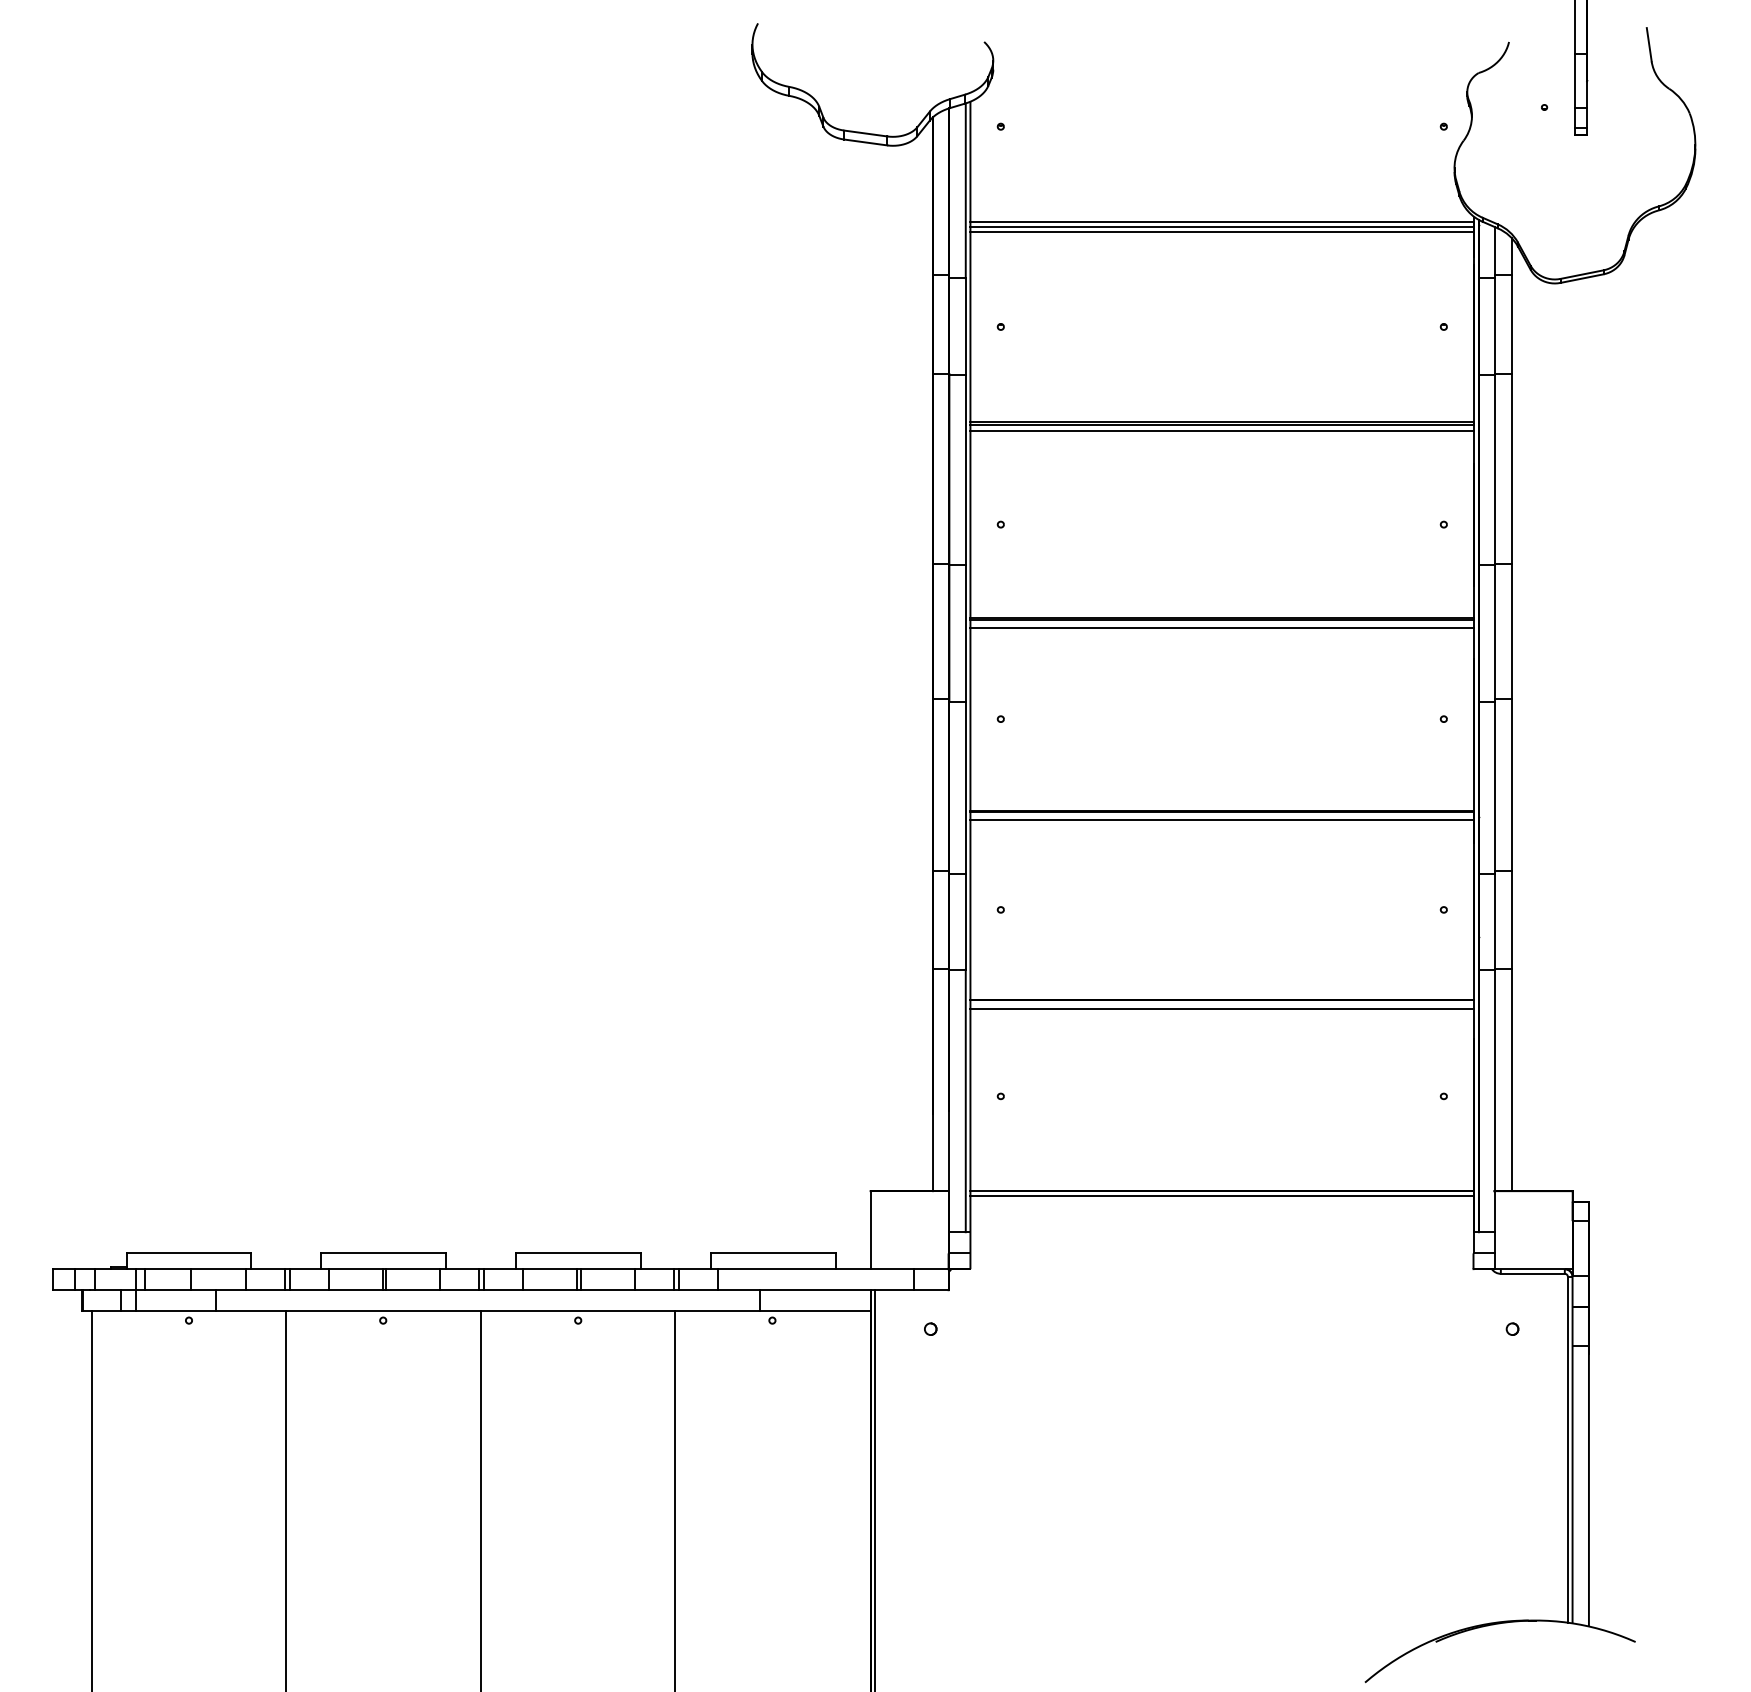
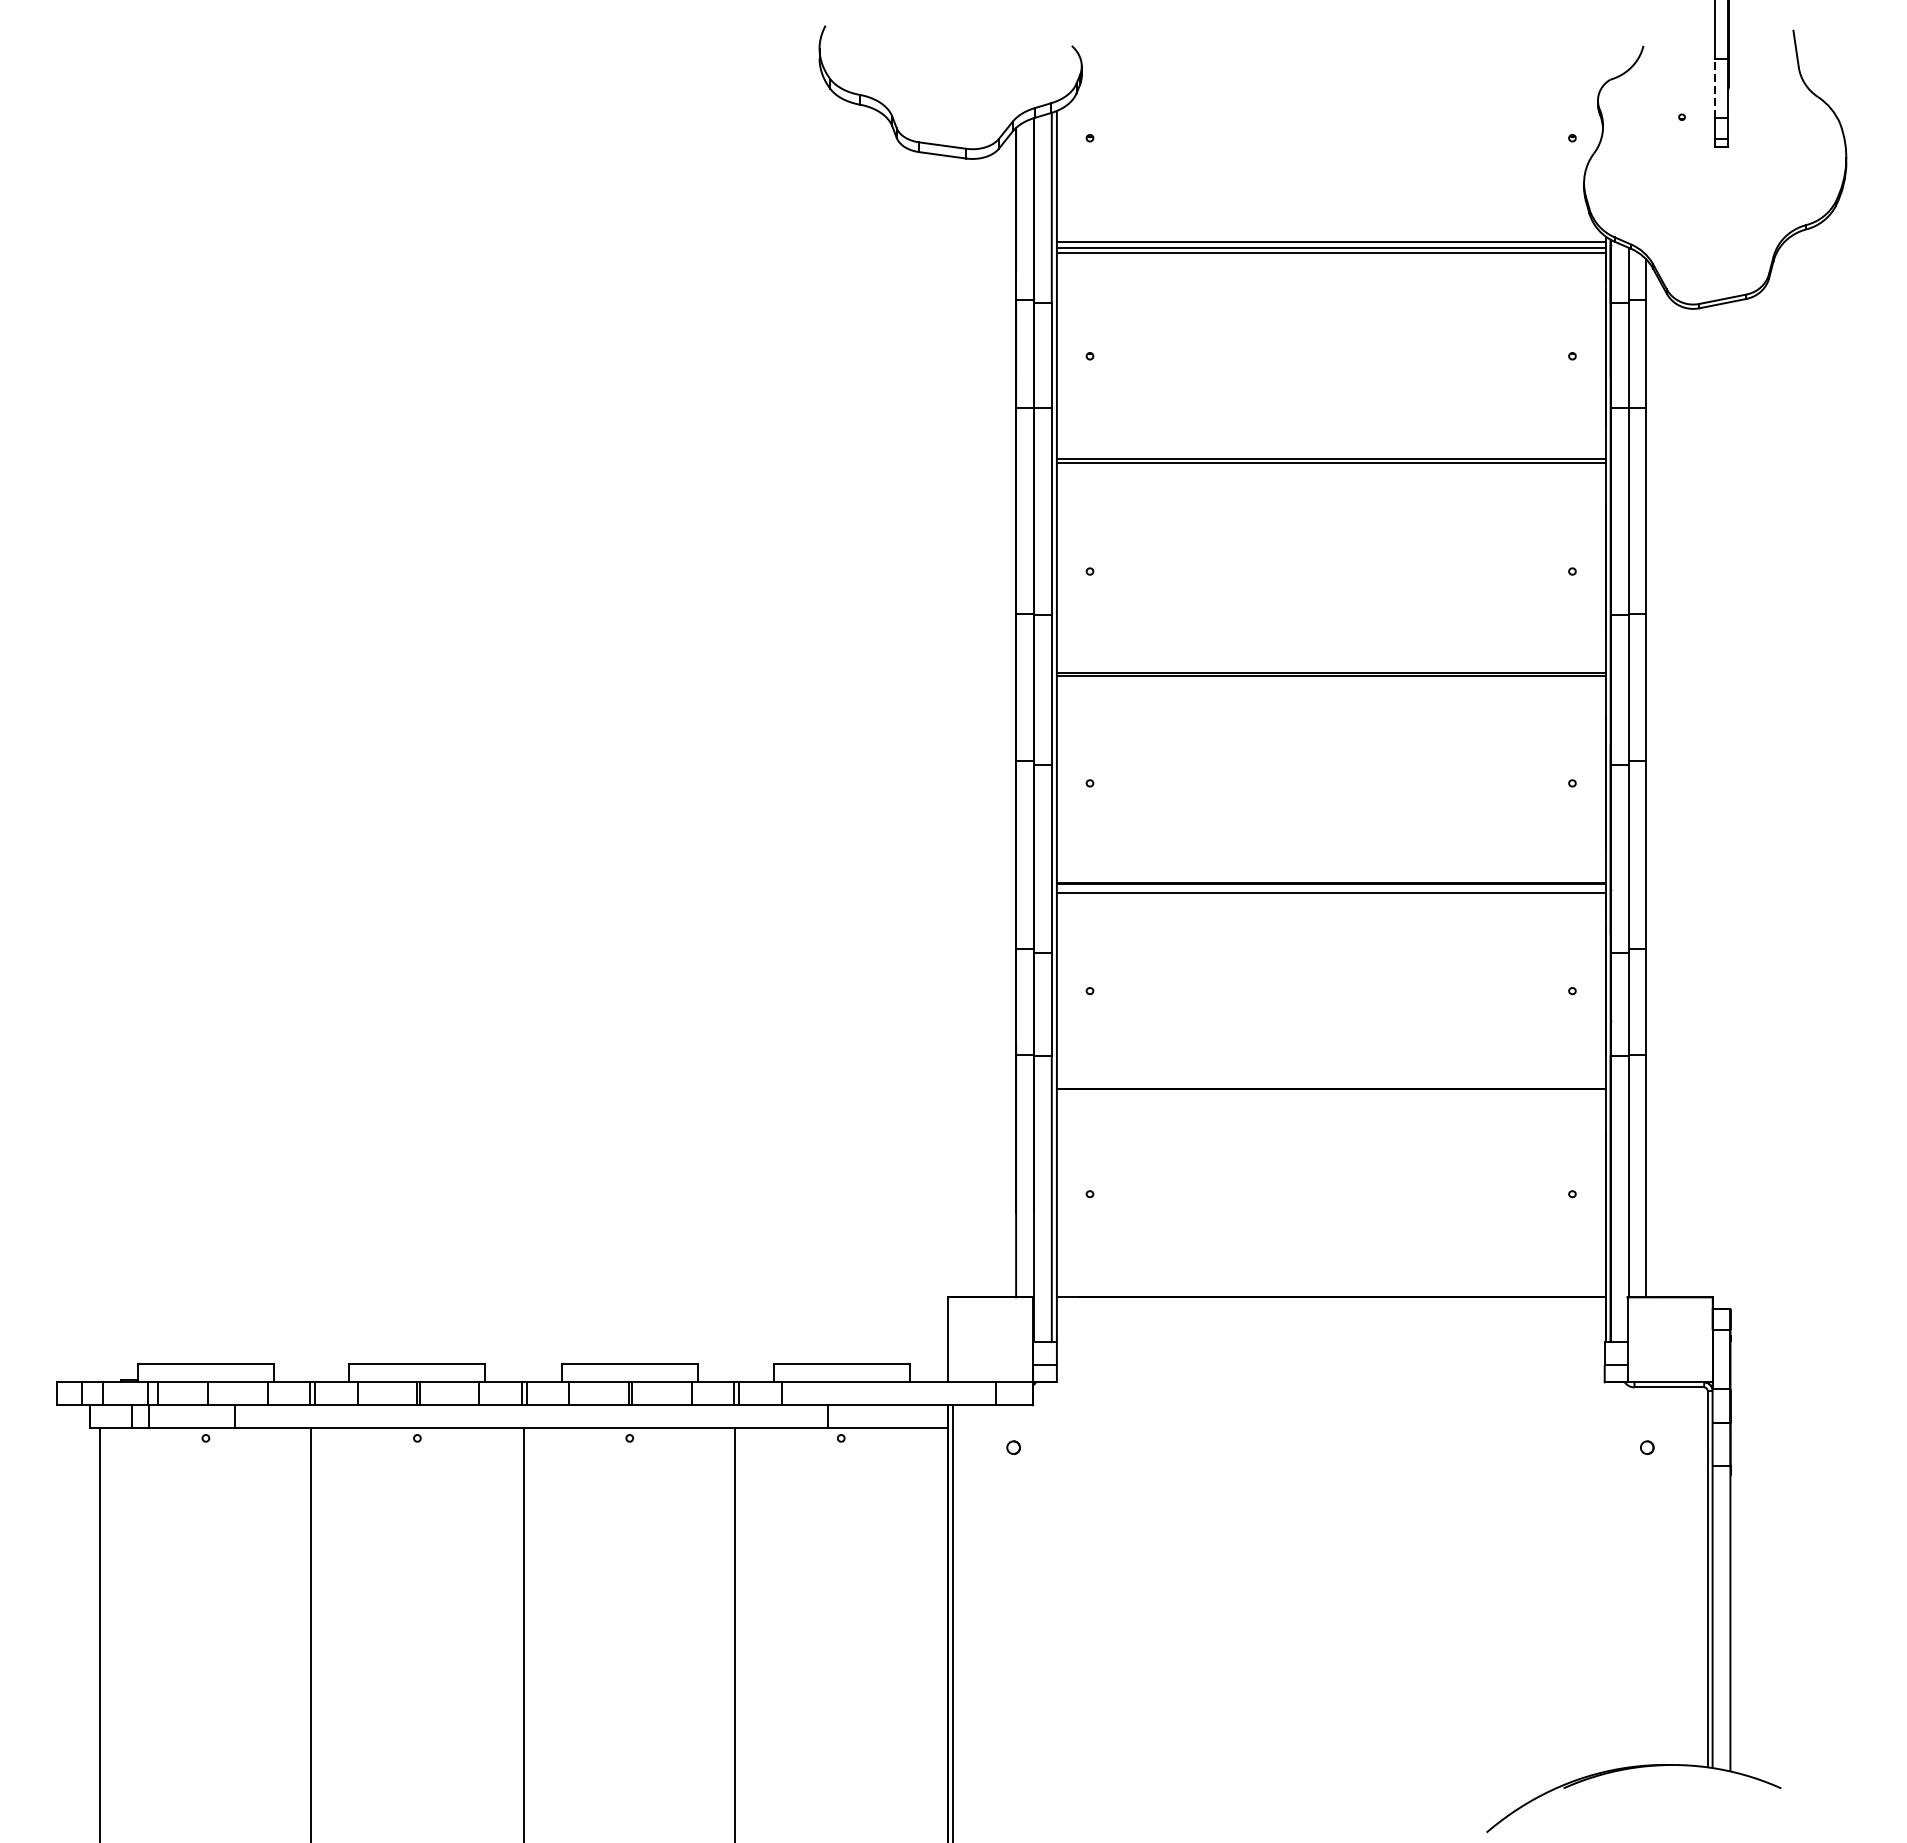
line: (1574, 81) -> (1714, 88), solid -> dashed
line: (1222, 431) -> (1331, 470), removed
line: (1222, 627) -> (1331, 683), removed
line: (1222, 1008) -> (1331, 1098), removed
line: (1222, 1195) -> (1331, 1302), removed

